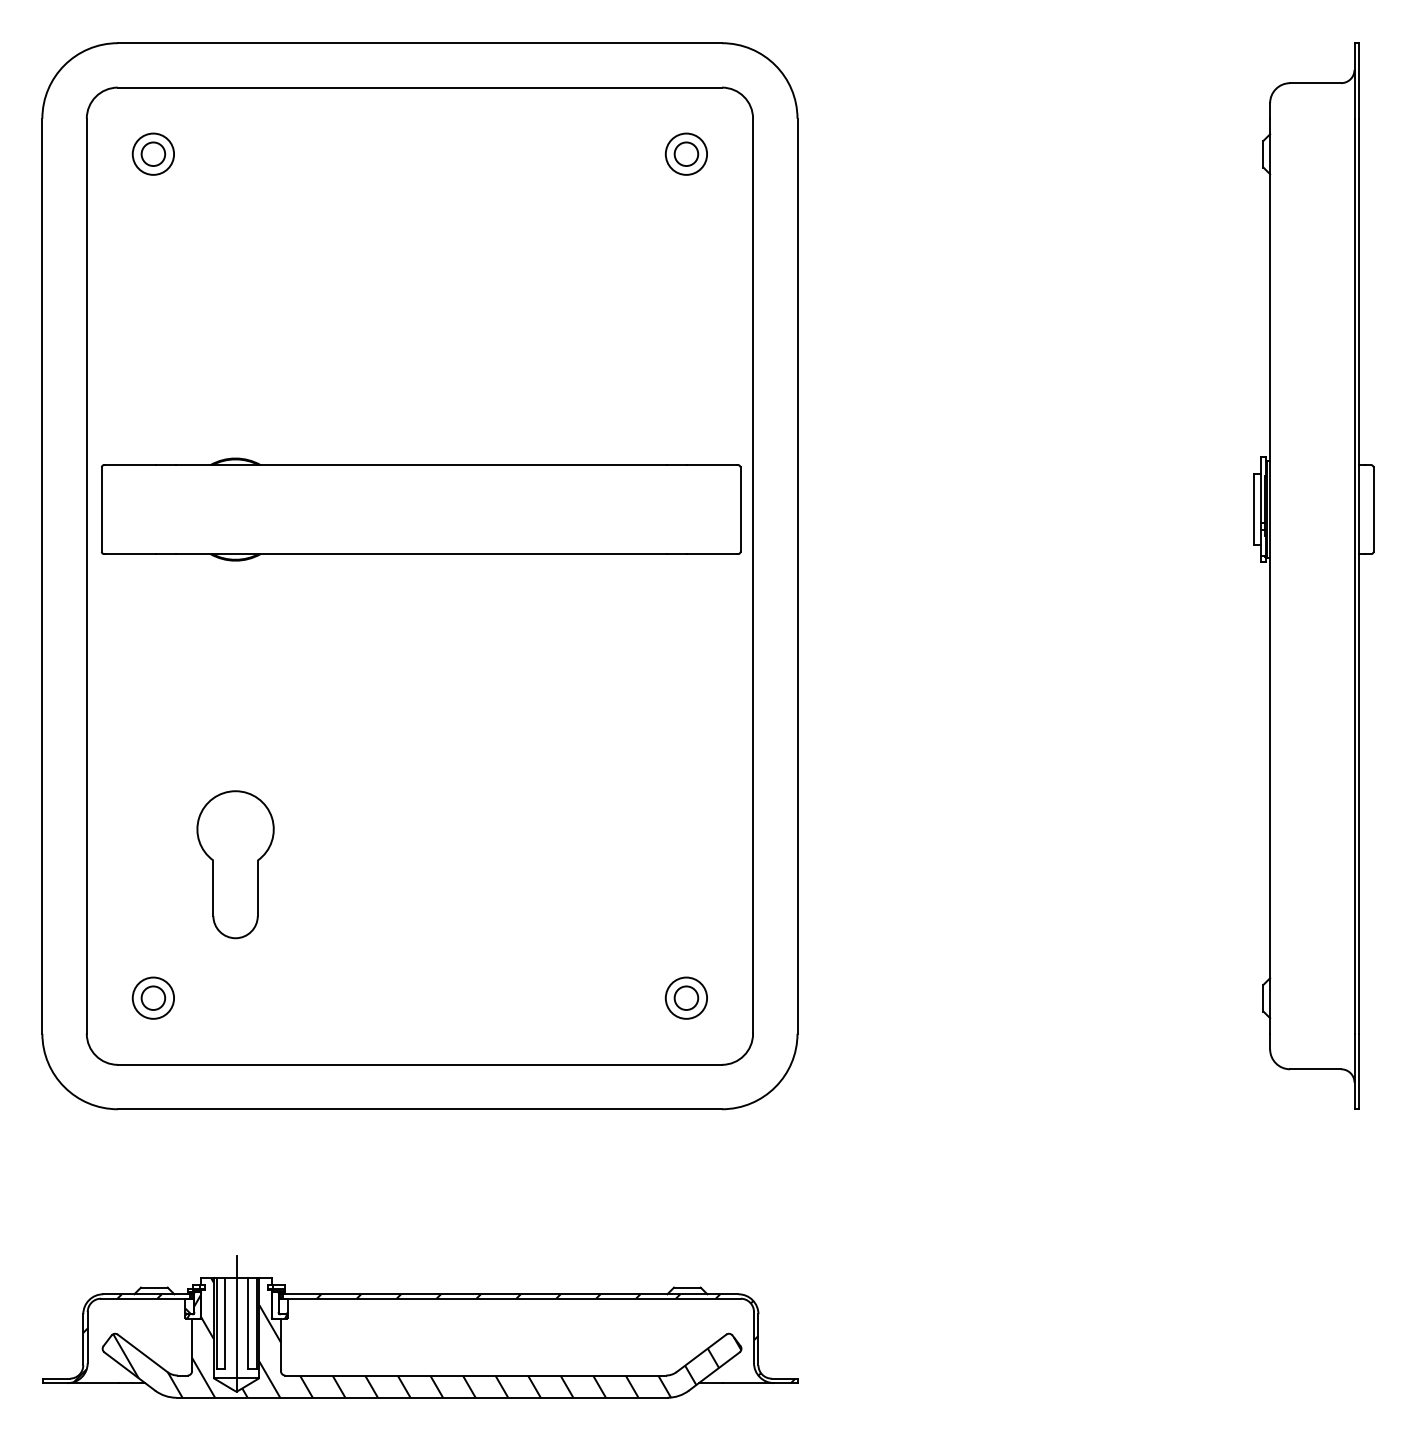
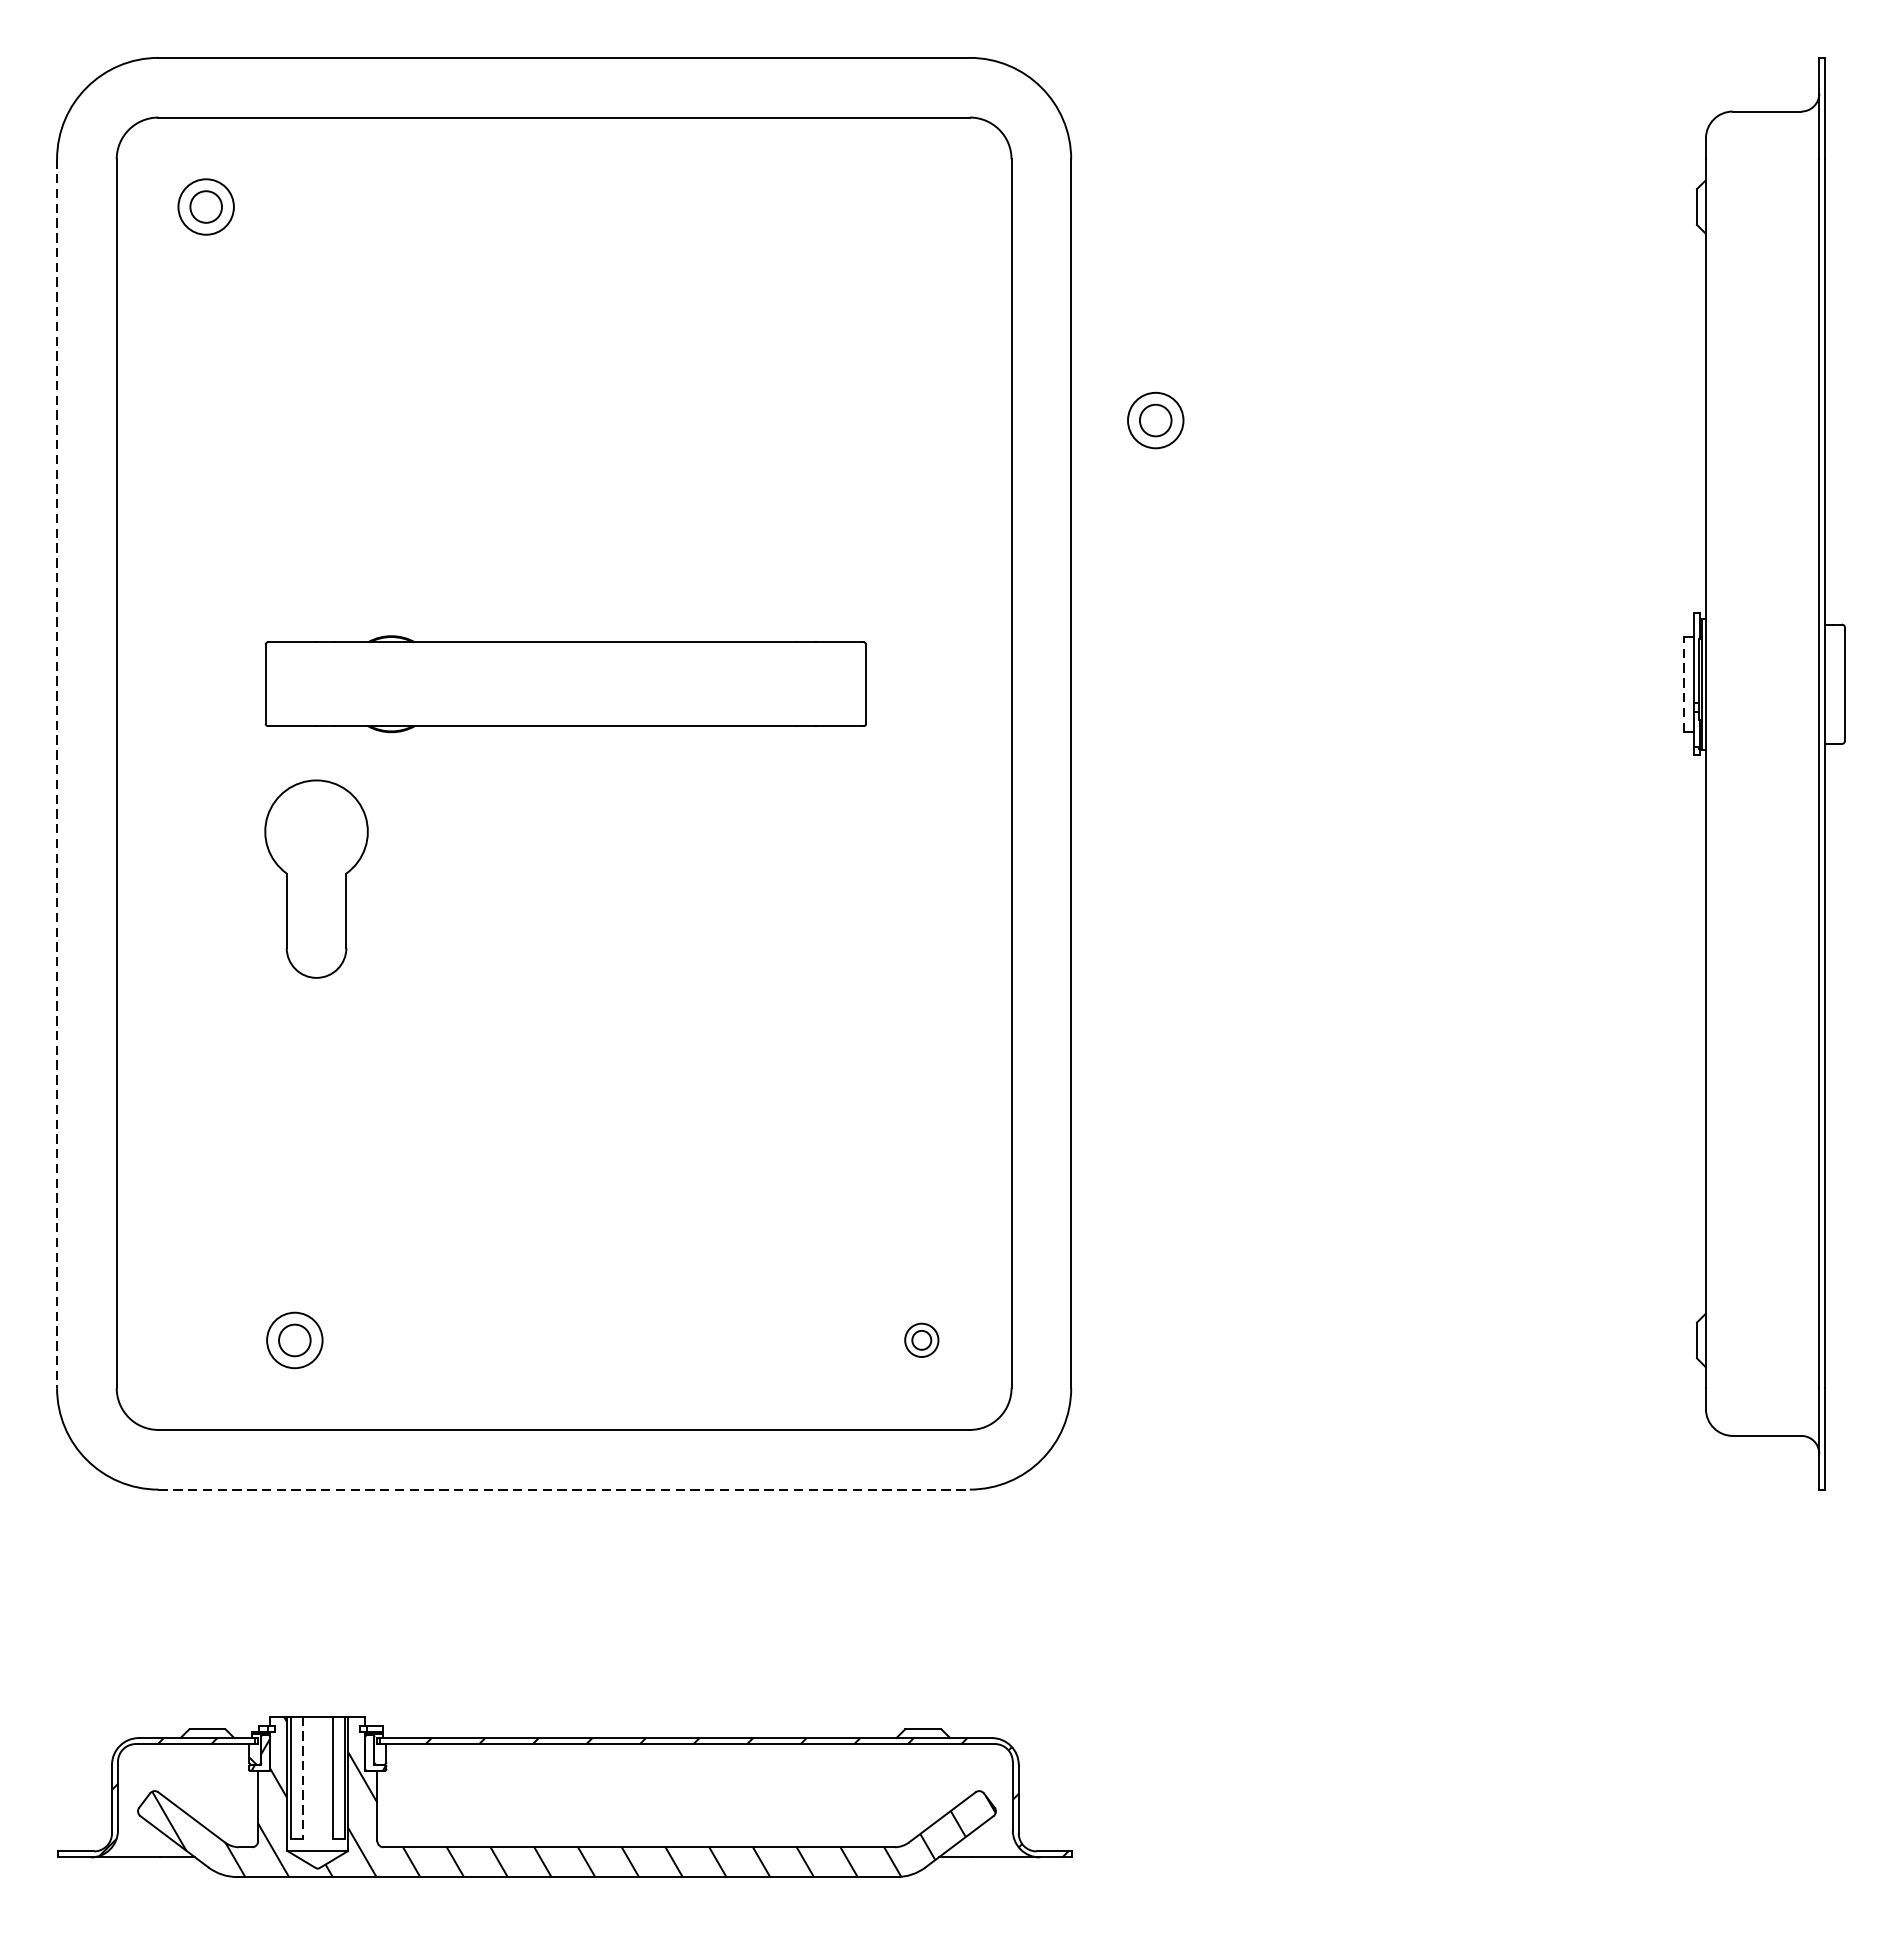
part: (685, 153) -> (1154, 419), moved
part: (421, 509) -> (566, 684), size x0.7
line: (1254, 509) -> (1684, 684), solid -> dashed
line: (42, 576) -> (57, 774), solid -> dashed
part: (235, 864) -> (316, 878), moved
part: (152, 997) -> (293, 1339), moved
part: (685, 997) -> (920, 1339), size x0.6
line: (420, 1109) -> (564, 1489), solid -> dashed
line: (225, 1323) -> (303, 1777), solid -> dashed
line: (236, 1323) -> (317, 1777), removed

